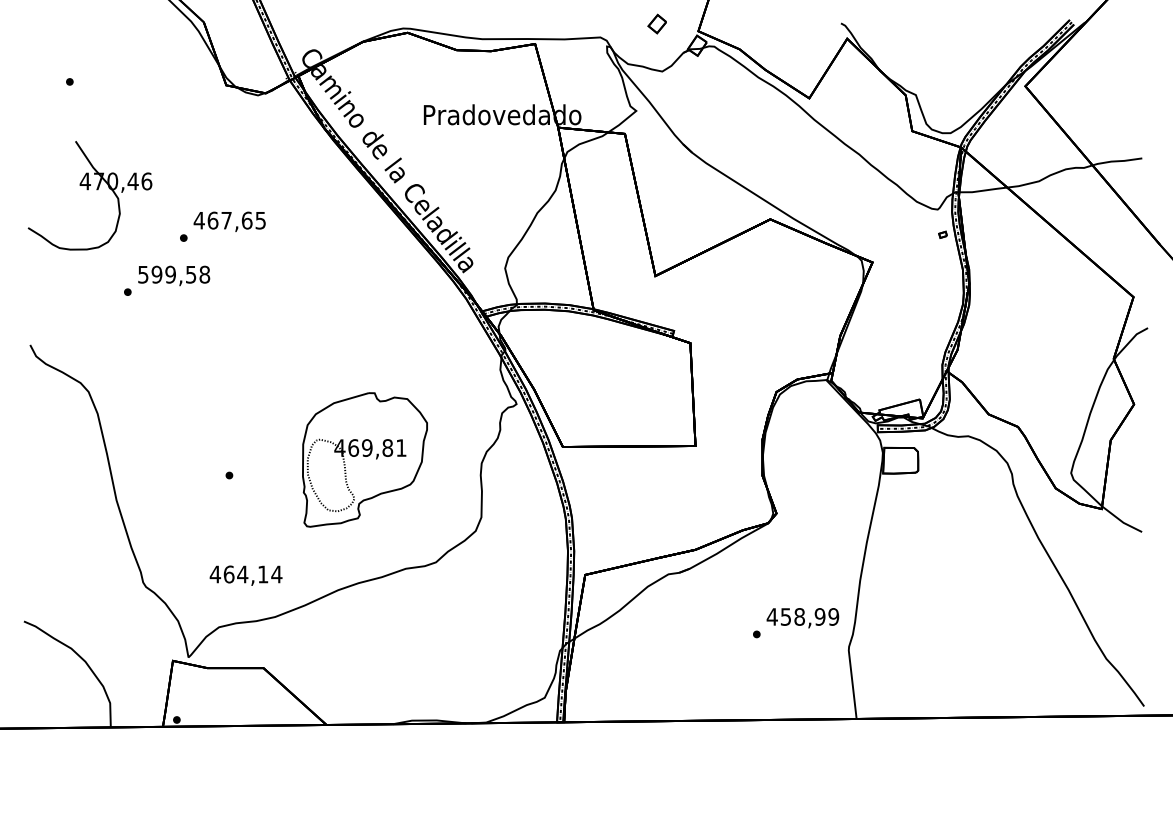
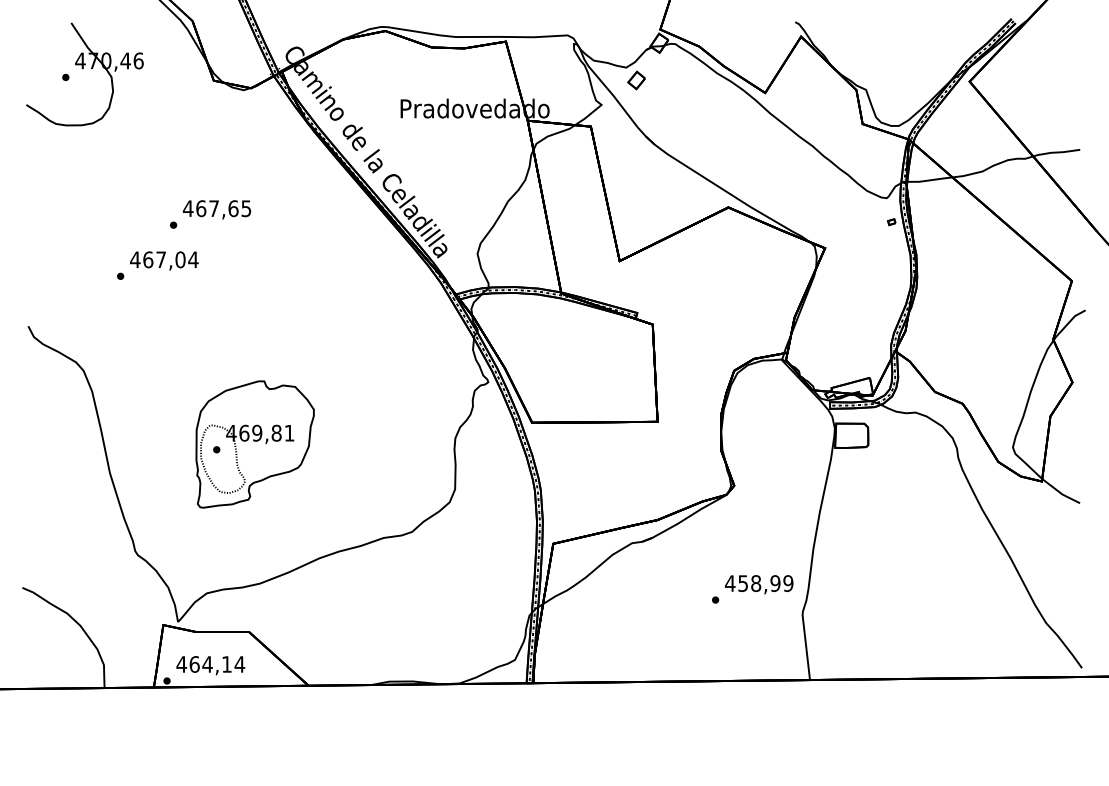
part: (656, 23) -> (635, 79), moved
part: (89, 195) -> (84, 74), moved
text: (173, 274) -> (163, 259), 599,58 -> 467,04
part: (364, 459) -> (254, 444), moved
text: (245, 575) -> (210, 665), moved

